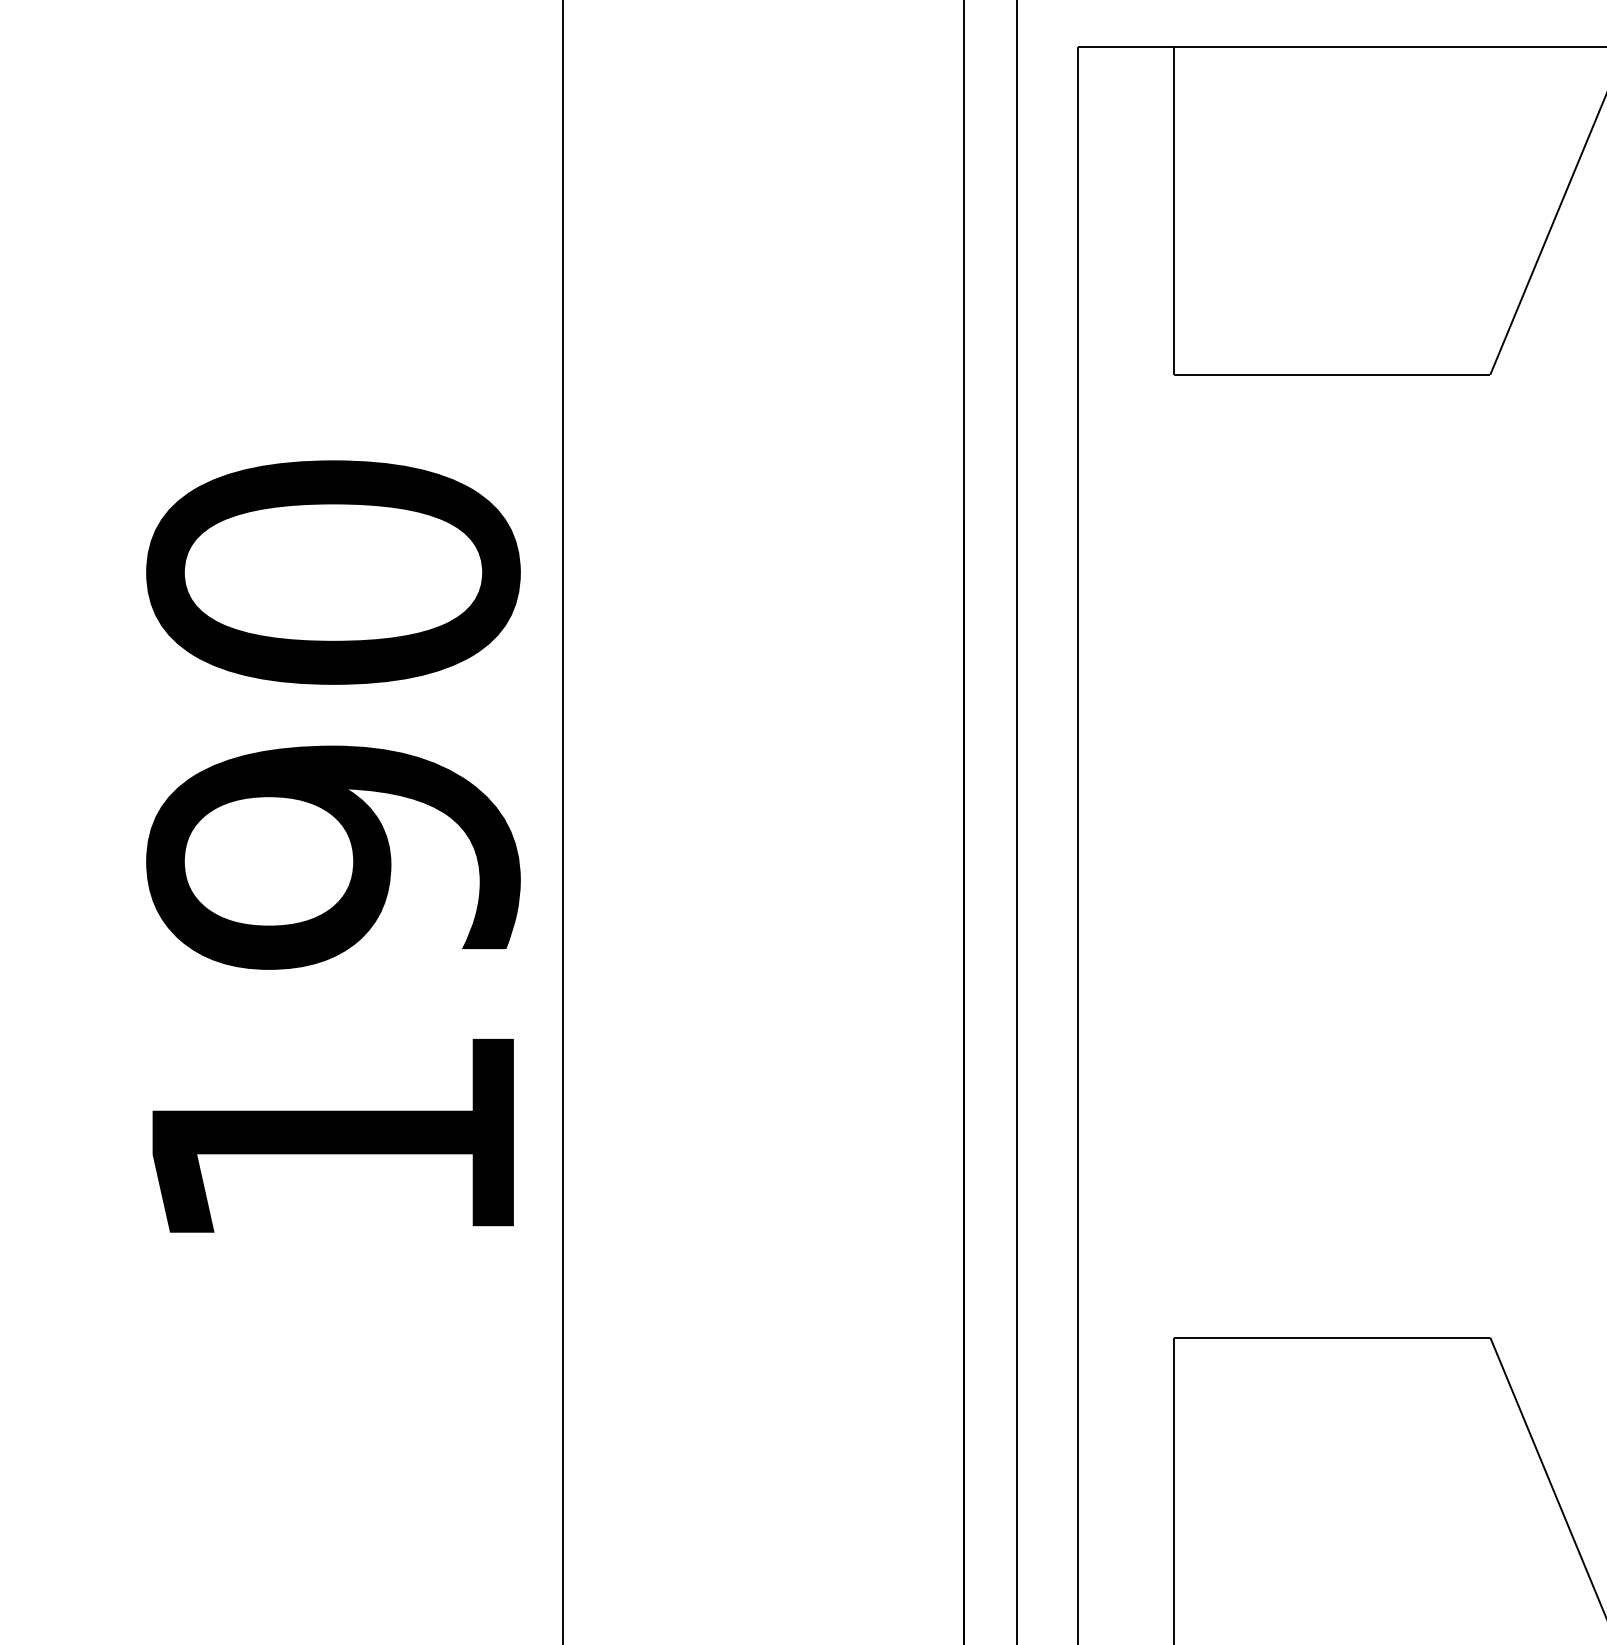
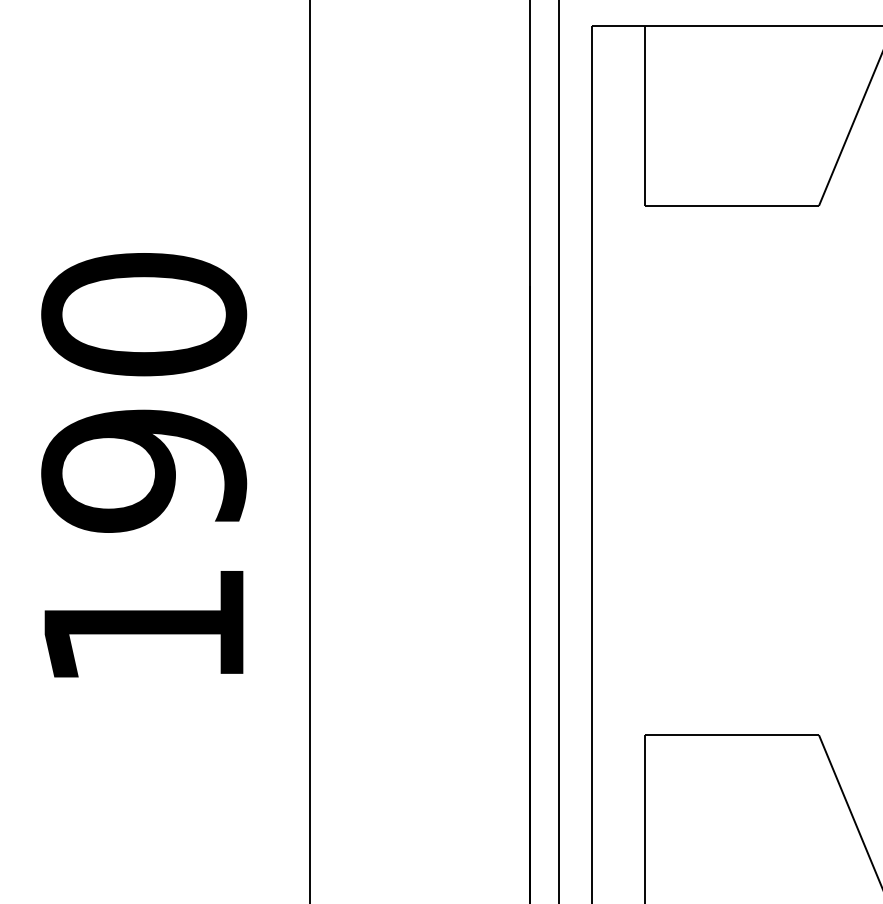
text: (334, 847) -> (144, 465), moved

